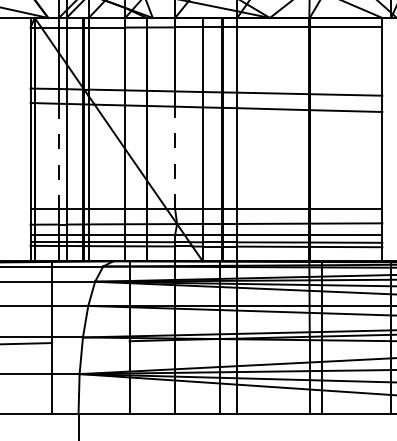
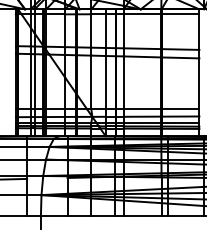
line: (58, 156) -> (30, 81), dashed -> solid
line: (175, 158) -> (91, 82), dashed -> solid

